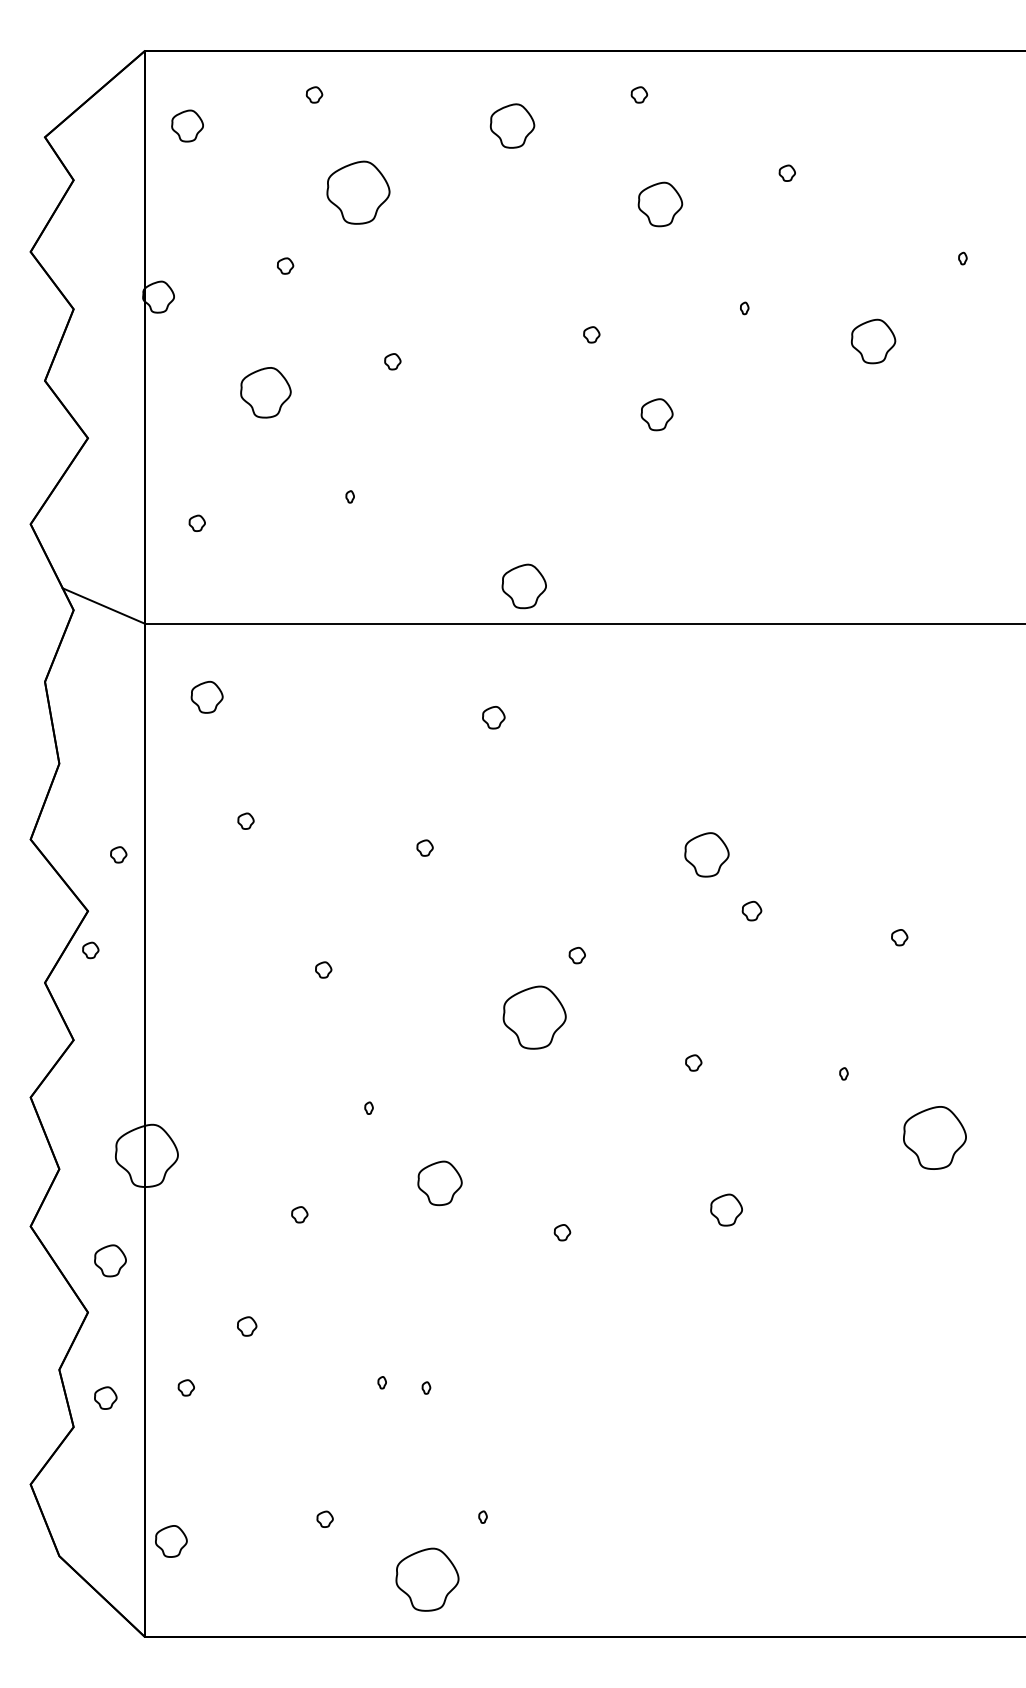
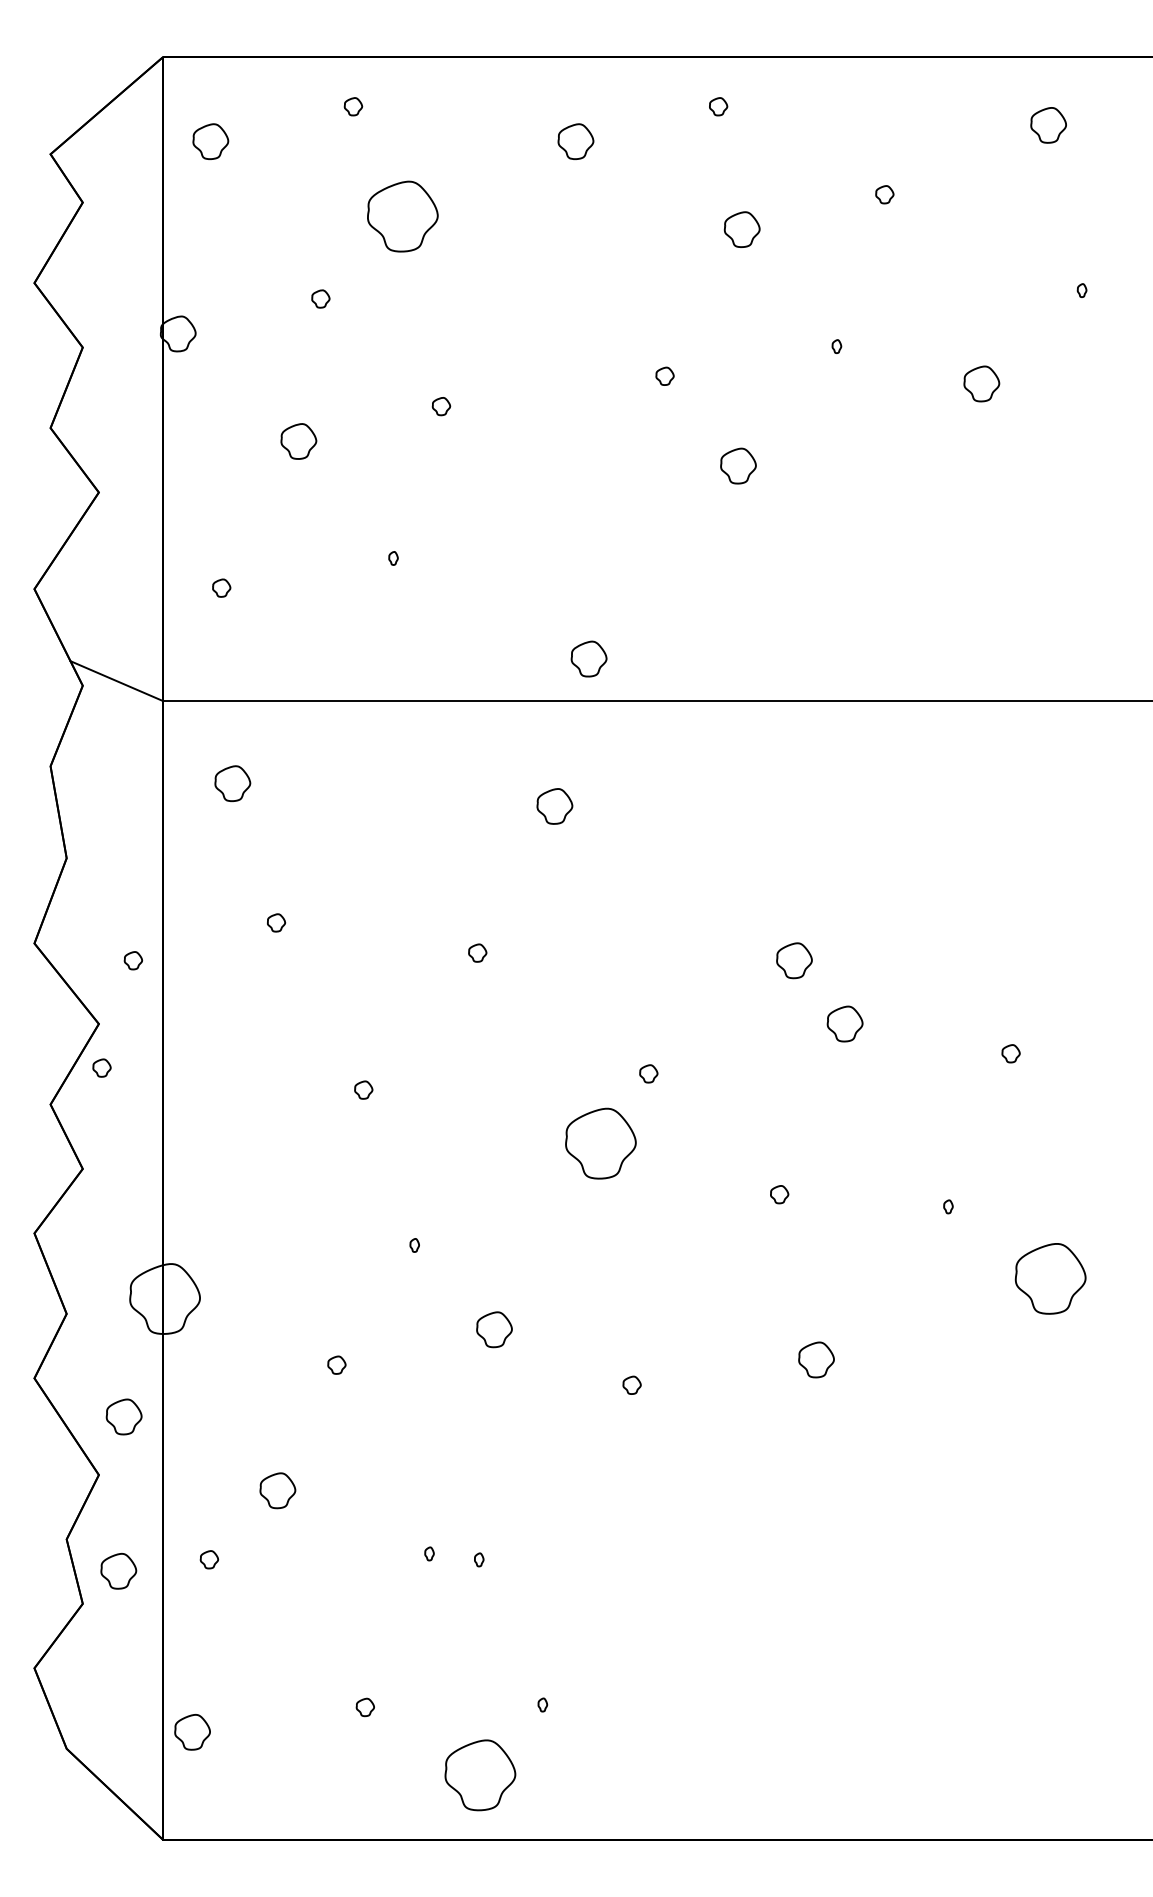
part: (932, 111) -> (1047, 125), added
part: (512, 125) -> (575, 141), size x0.71
part: (660, 203) -> (742, 228), size x0.71
part: (873, 341) -> (981, 383), size x0.71
part: (265, 392) -> (298, 441), size x0.62
part: (523, 586) -> (588, 659), size x0.71
part: (493, 717) -> (554, 806), size x1.43
part: (706, 854) -> (793, 960), size x0.71
part: (751, 910) -> (844, 1023), size x1.67
part: (439, 1182) -> (493, 1328), size x0.71
part: (246, 1326) -> (277, 1490), size x1.67
part: (105, 1397) -> (118, 1570), size x1.43

